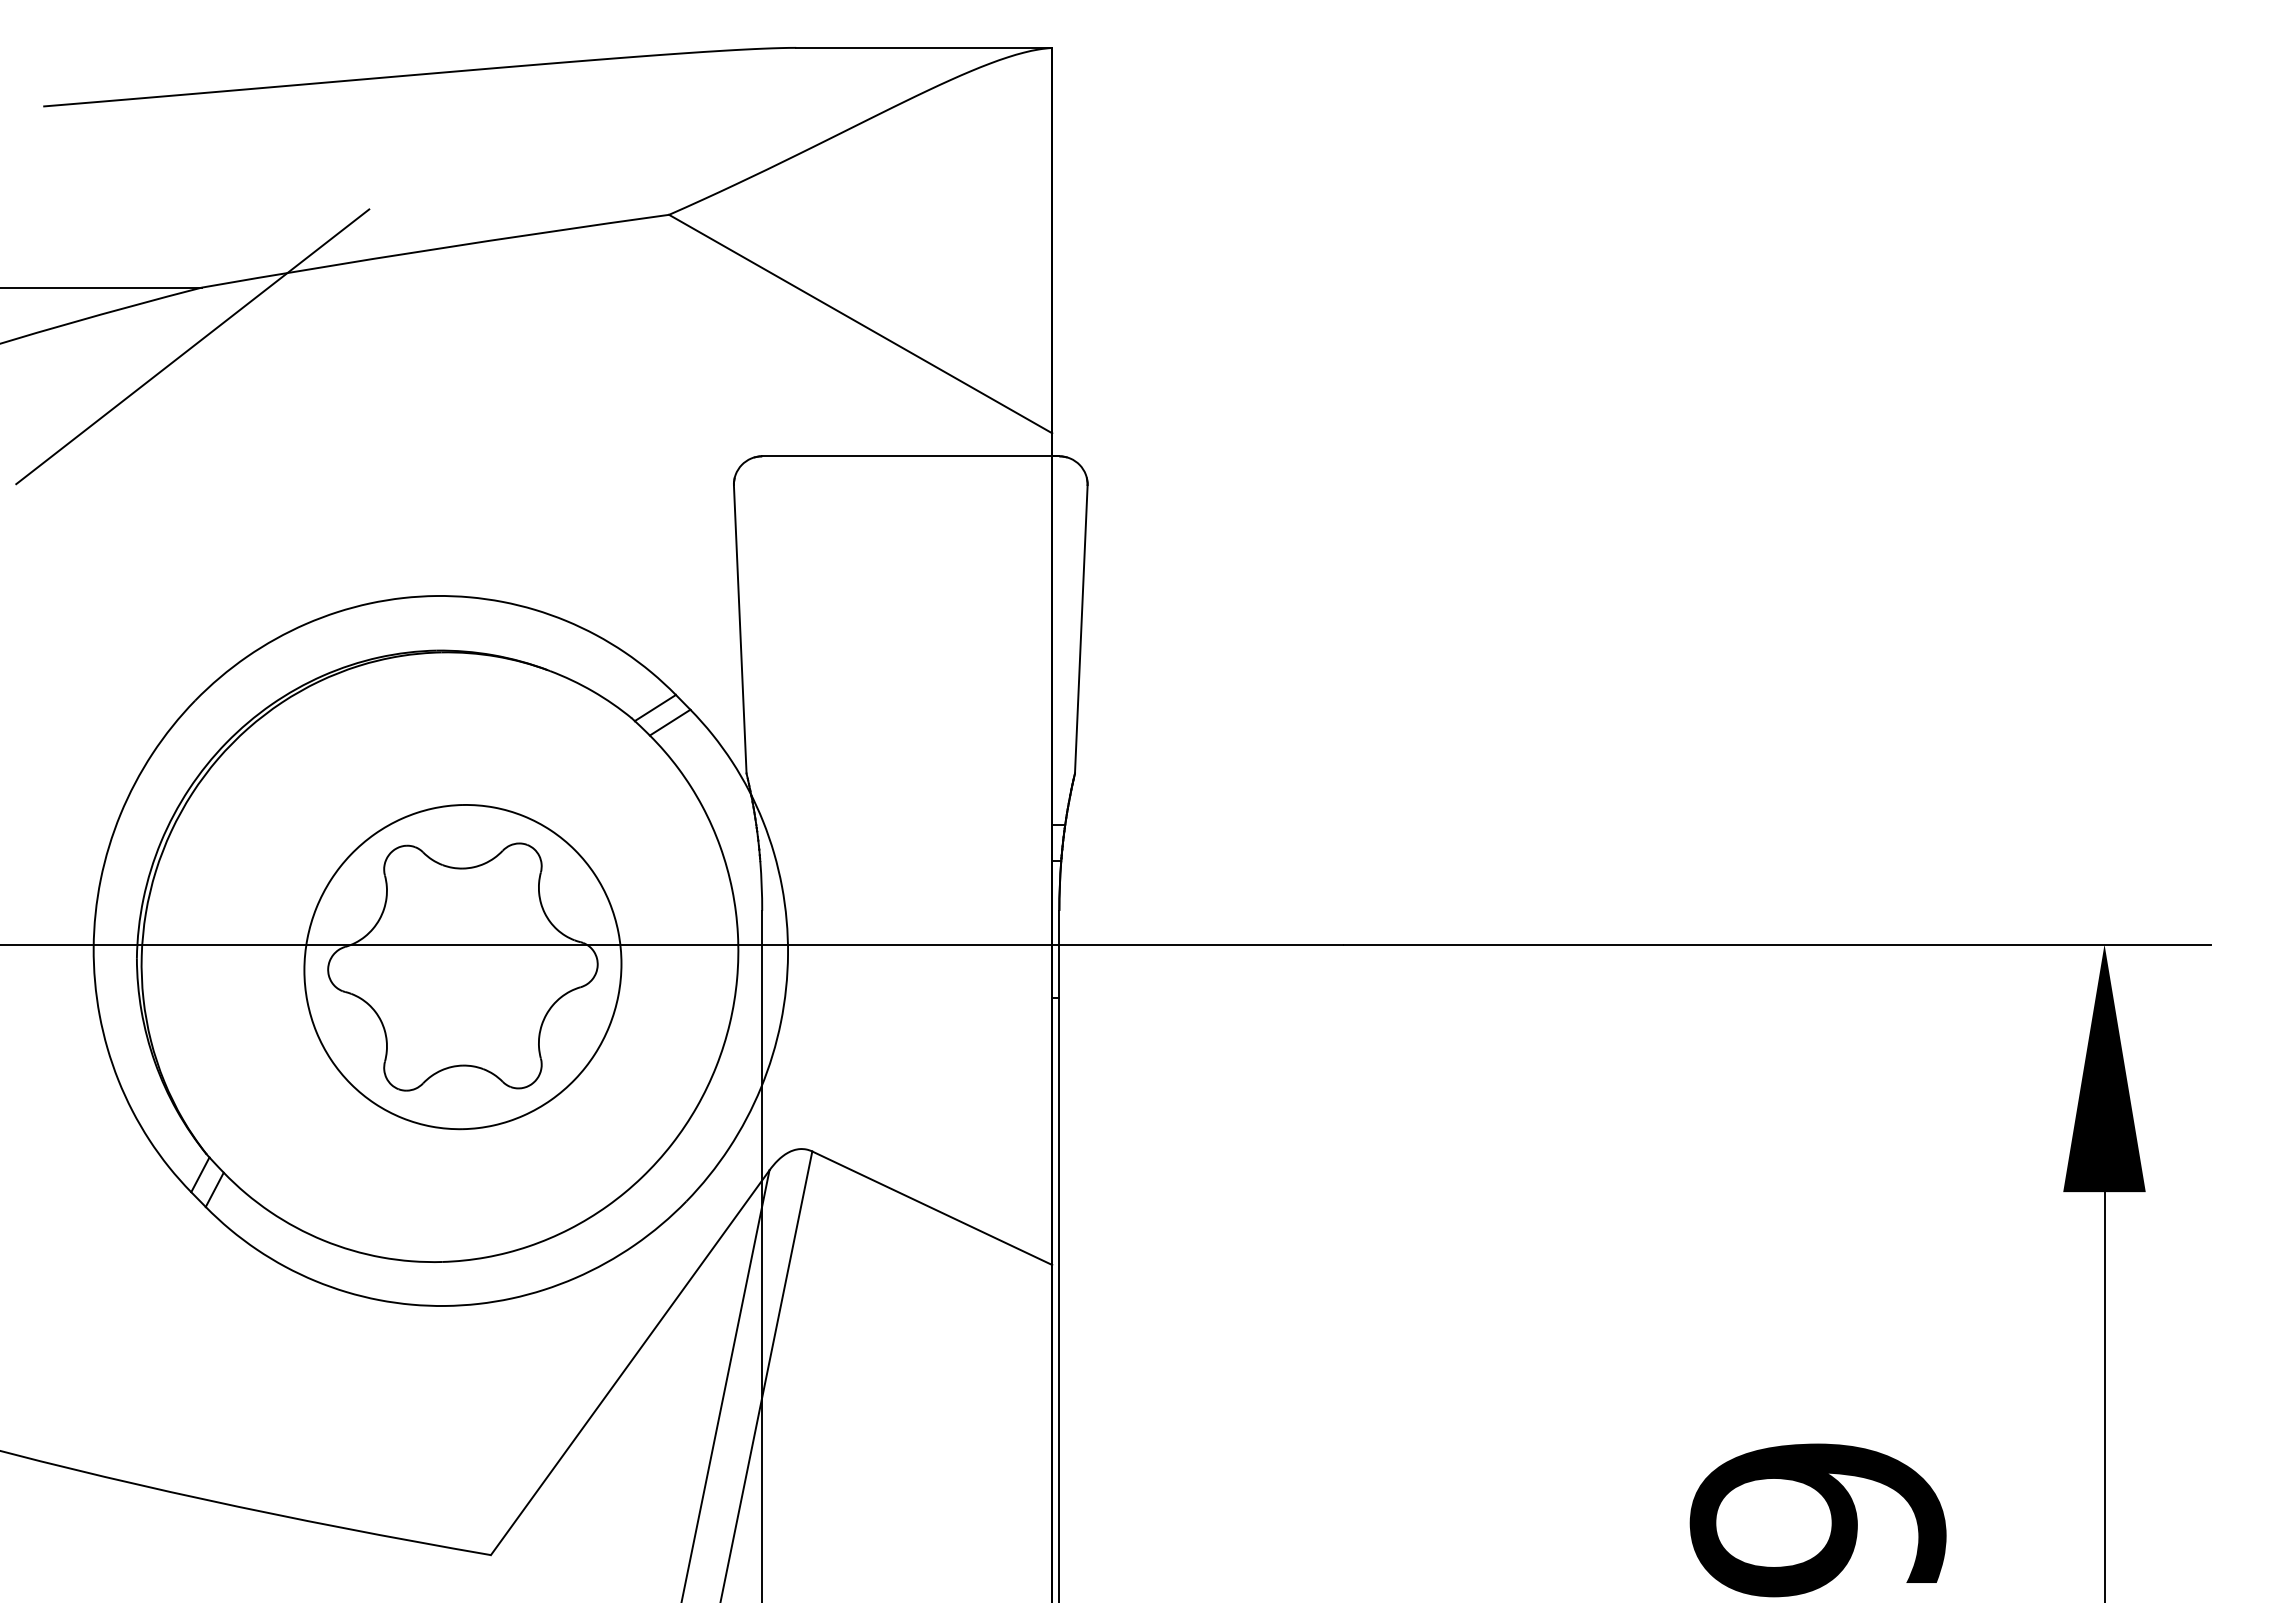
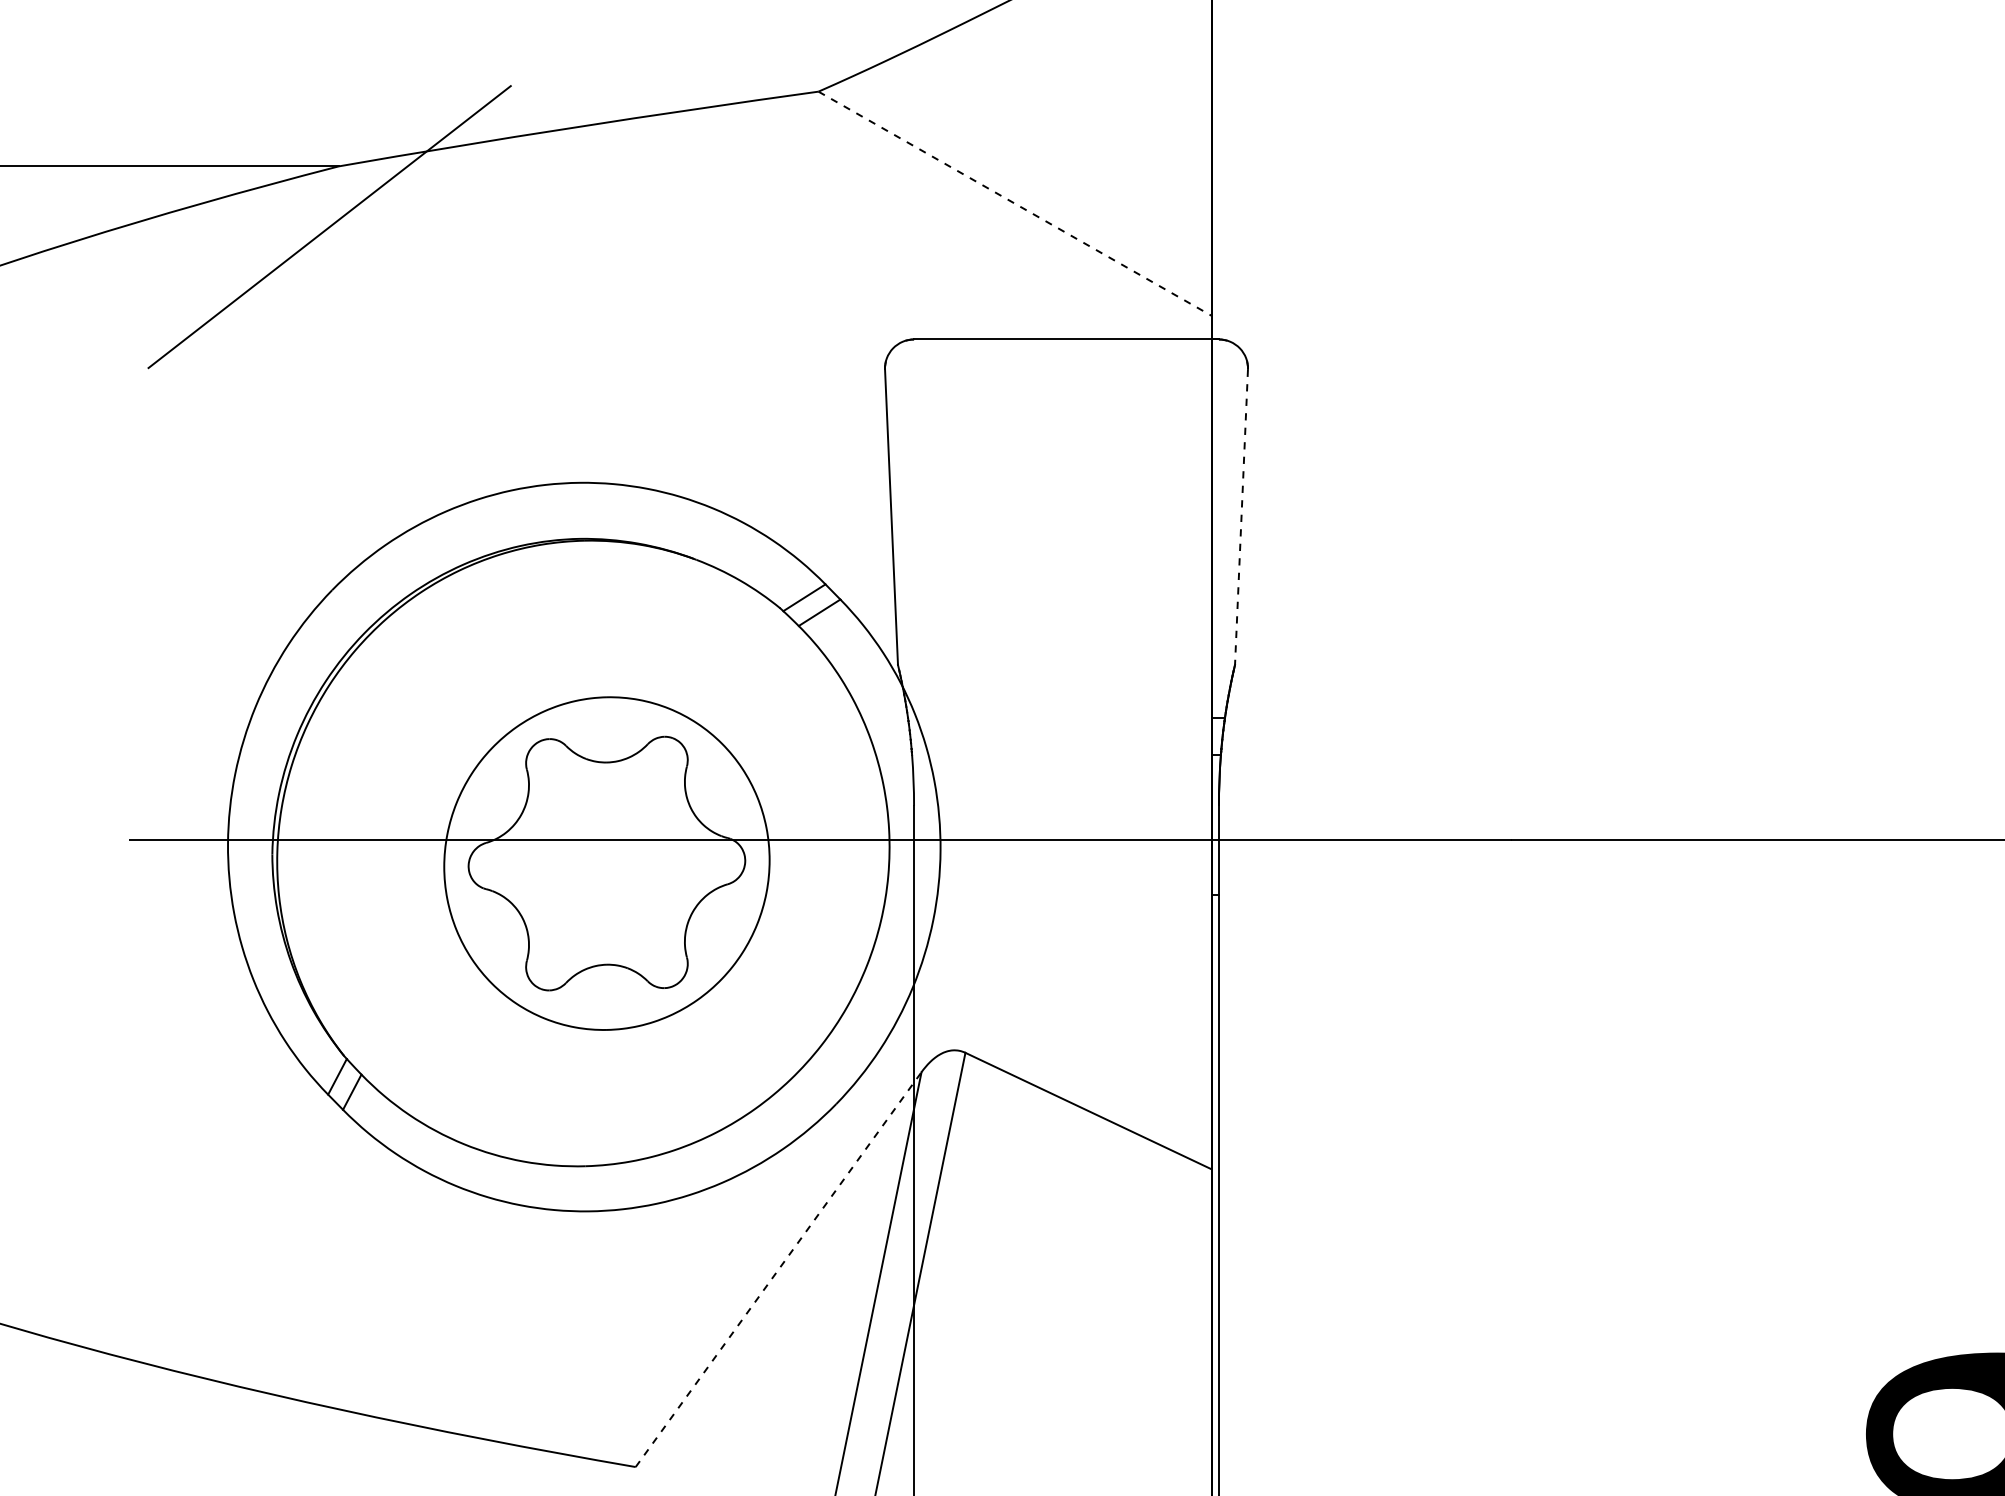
line: (860, 324) -> (1014, 204), solid -> dashed
line: (1081, 629) -> (1241, 517), solid -> dashed
line: (630, 1362) -> (778, 1269), solid -> dashed

